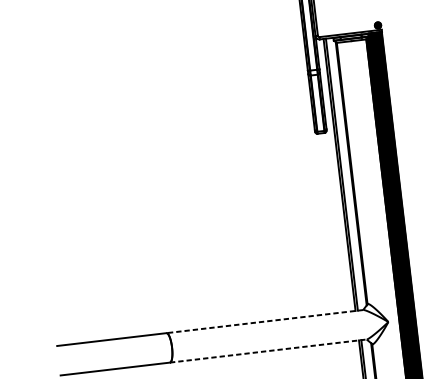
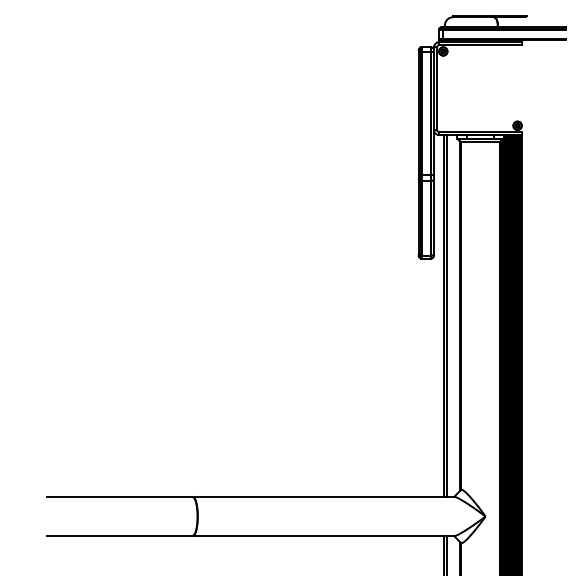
line: (264, 321) -> (323, 496), dashed -> solid
line: (268, 351) -> (323, 536), dashed -> solid

